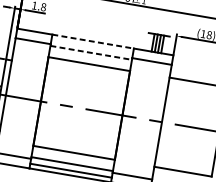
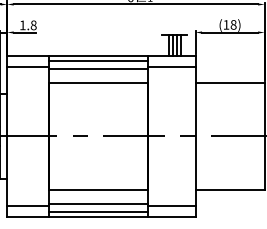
line: (93, 41) -> (99, 55), dashed -> solid
line: (92, 46) -> (98, 61), added
line: (91, 53) -> (99, 69), dashed -> solid

